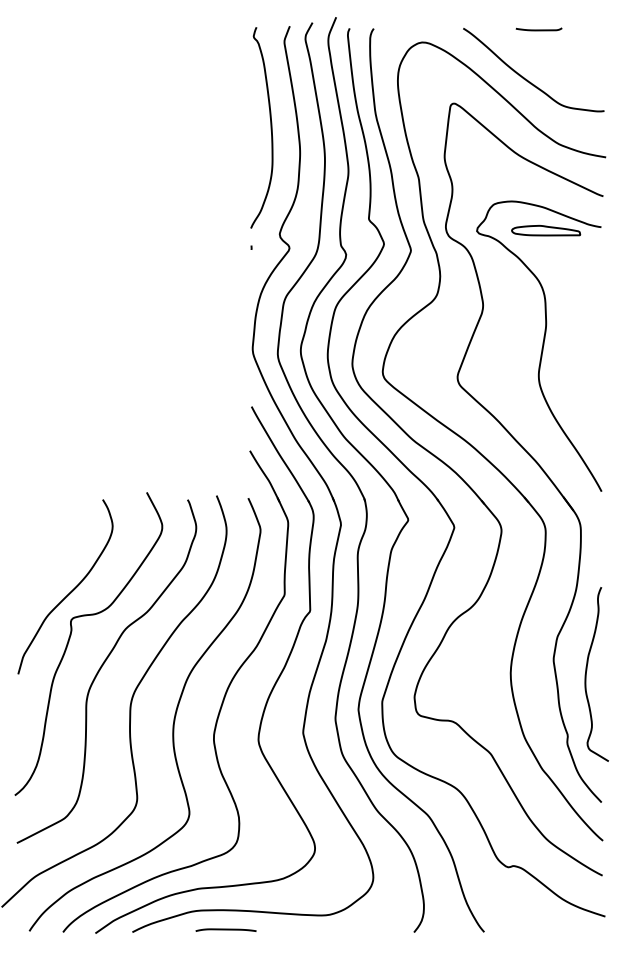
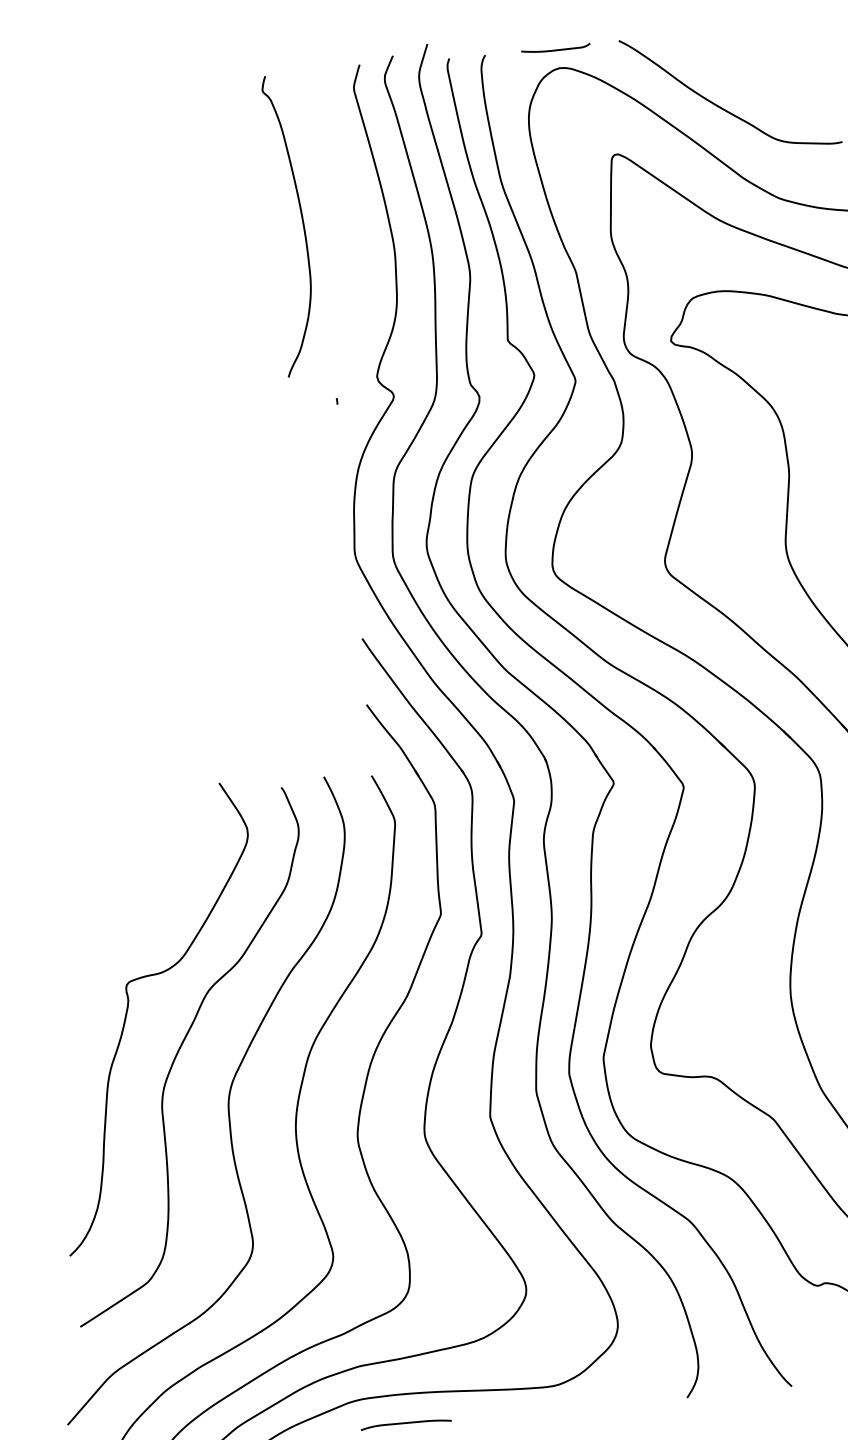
curve: (538, 29) -> (555, 49), moved
curve: (270, 127) -> (301, 223), moved
part: (546, 230) -> (774, 329), removed
curve: (70, 591) -> (120, 942), removed

